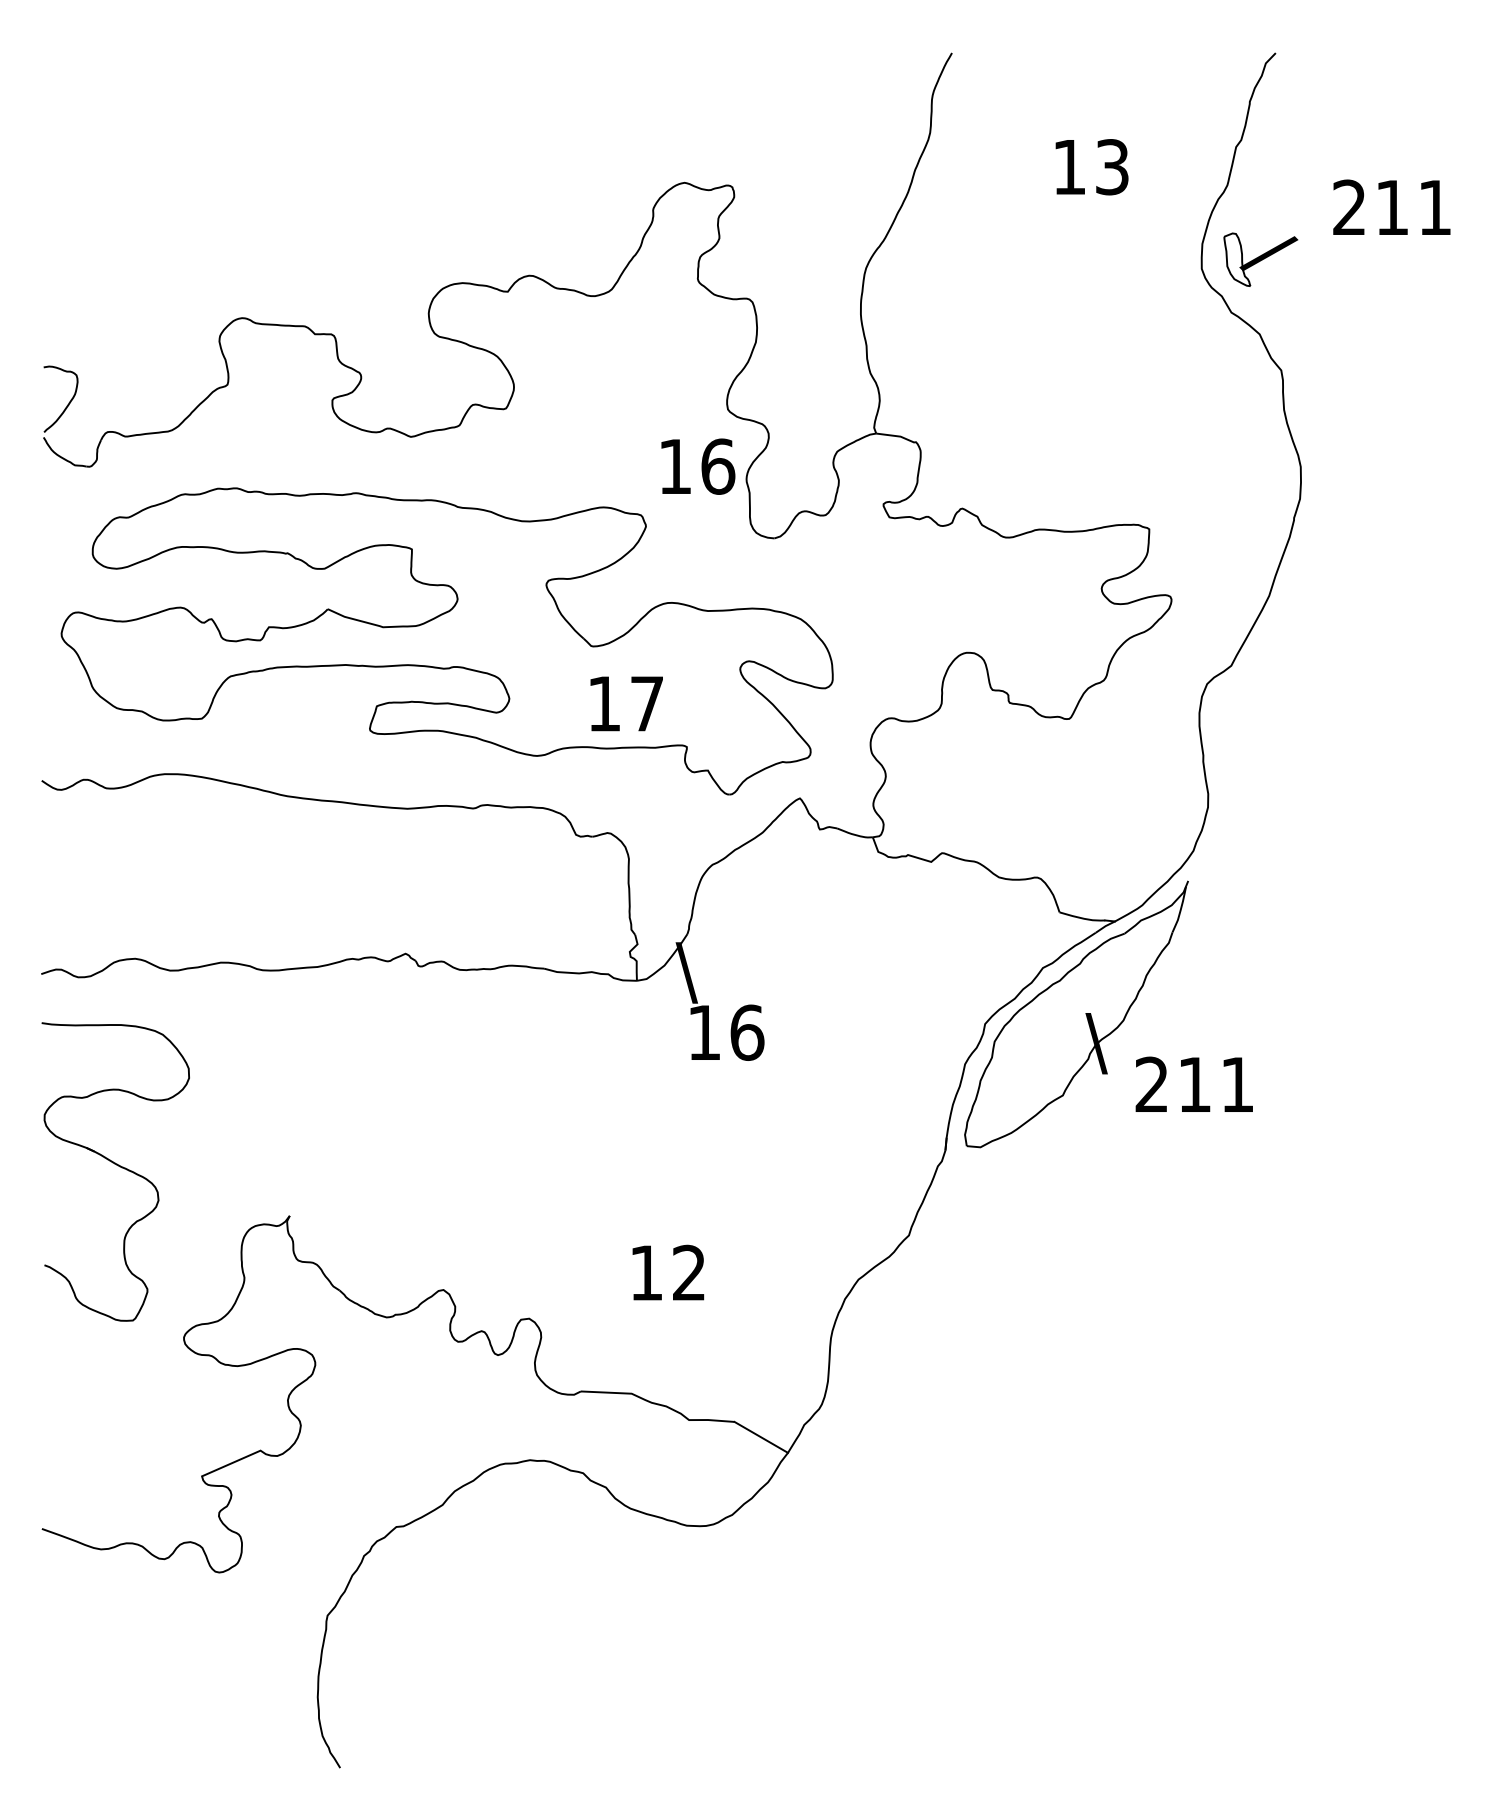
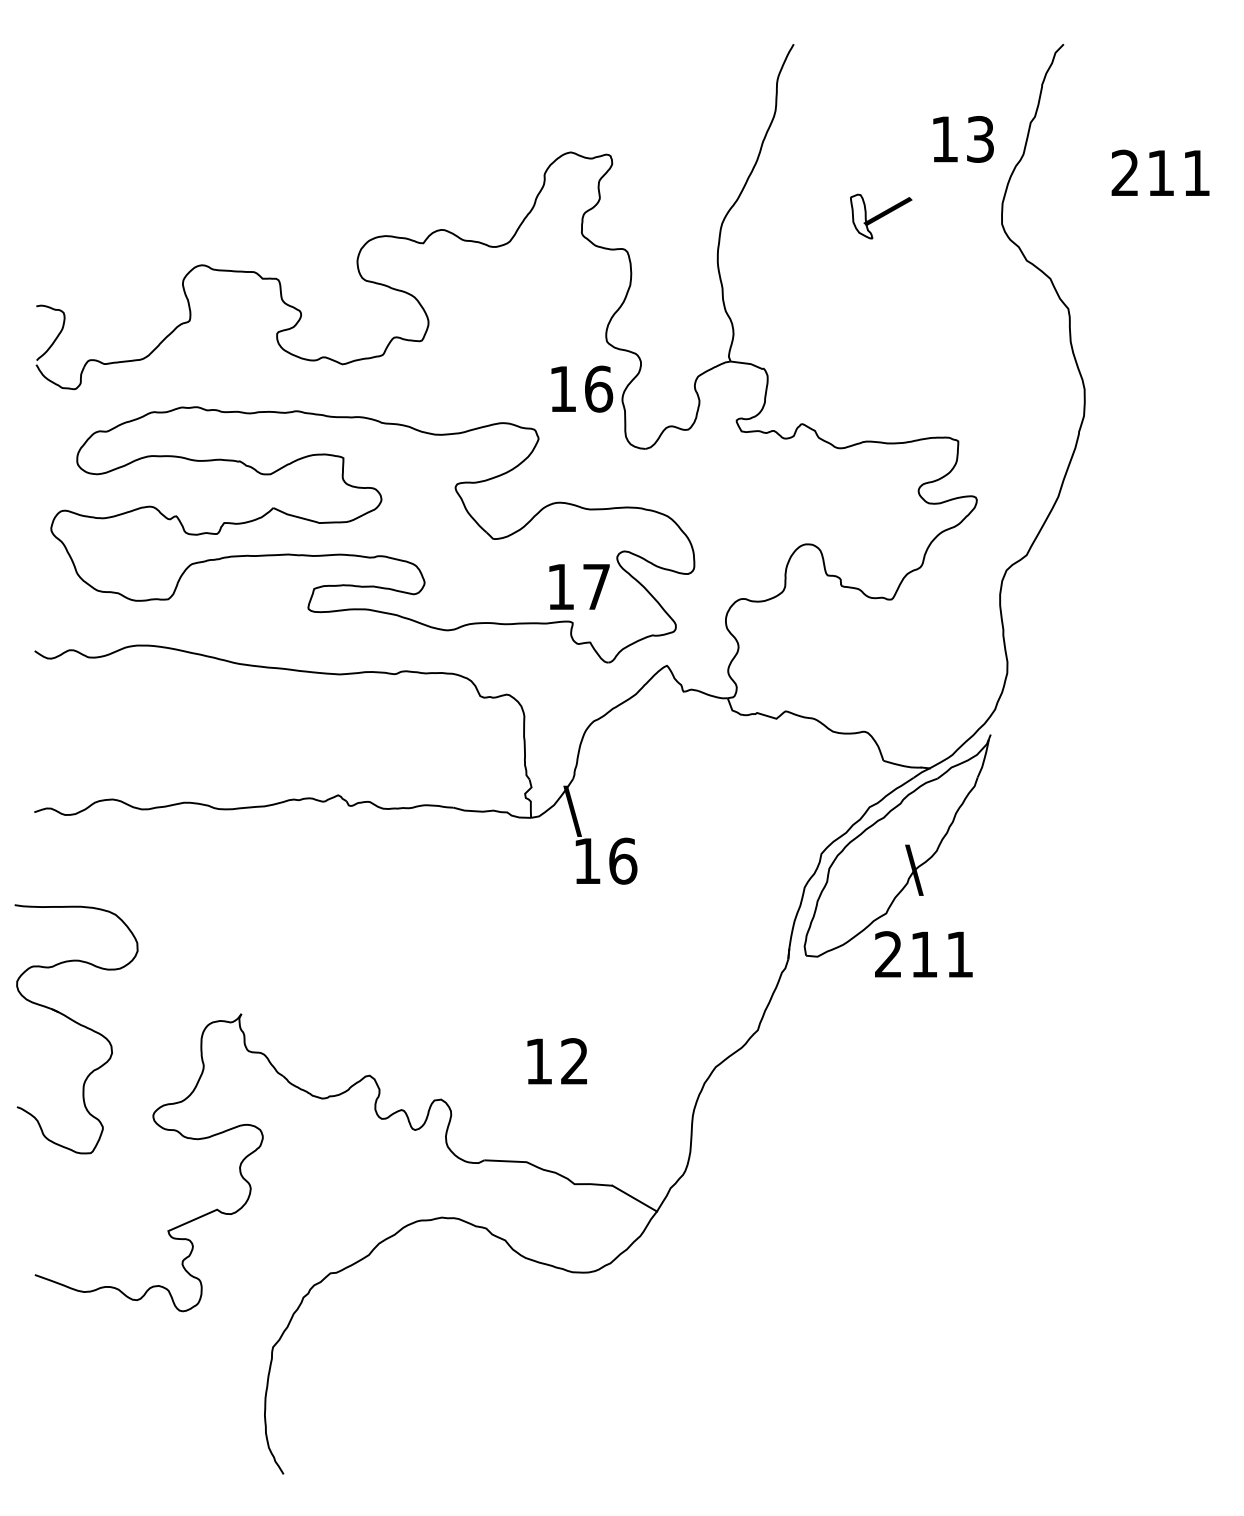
text: (1091, 167) -> (963, 139), moved
part: (1261, 259) -> (881, 216), moved
text: (626, 703) -> (579, 586), moved
text: (1193, 1084) -> (923, 954), moved
part: (115, 1172) -> (76, 1029), moved

